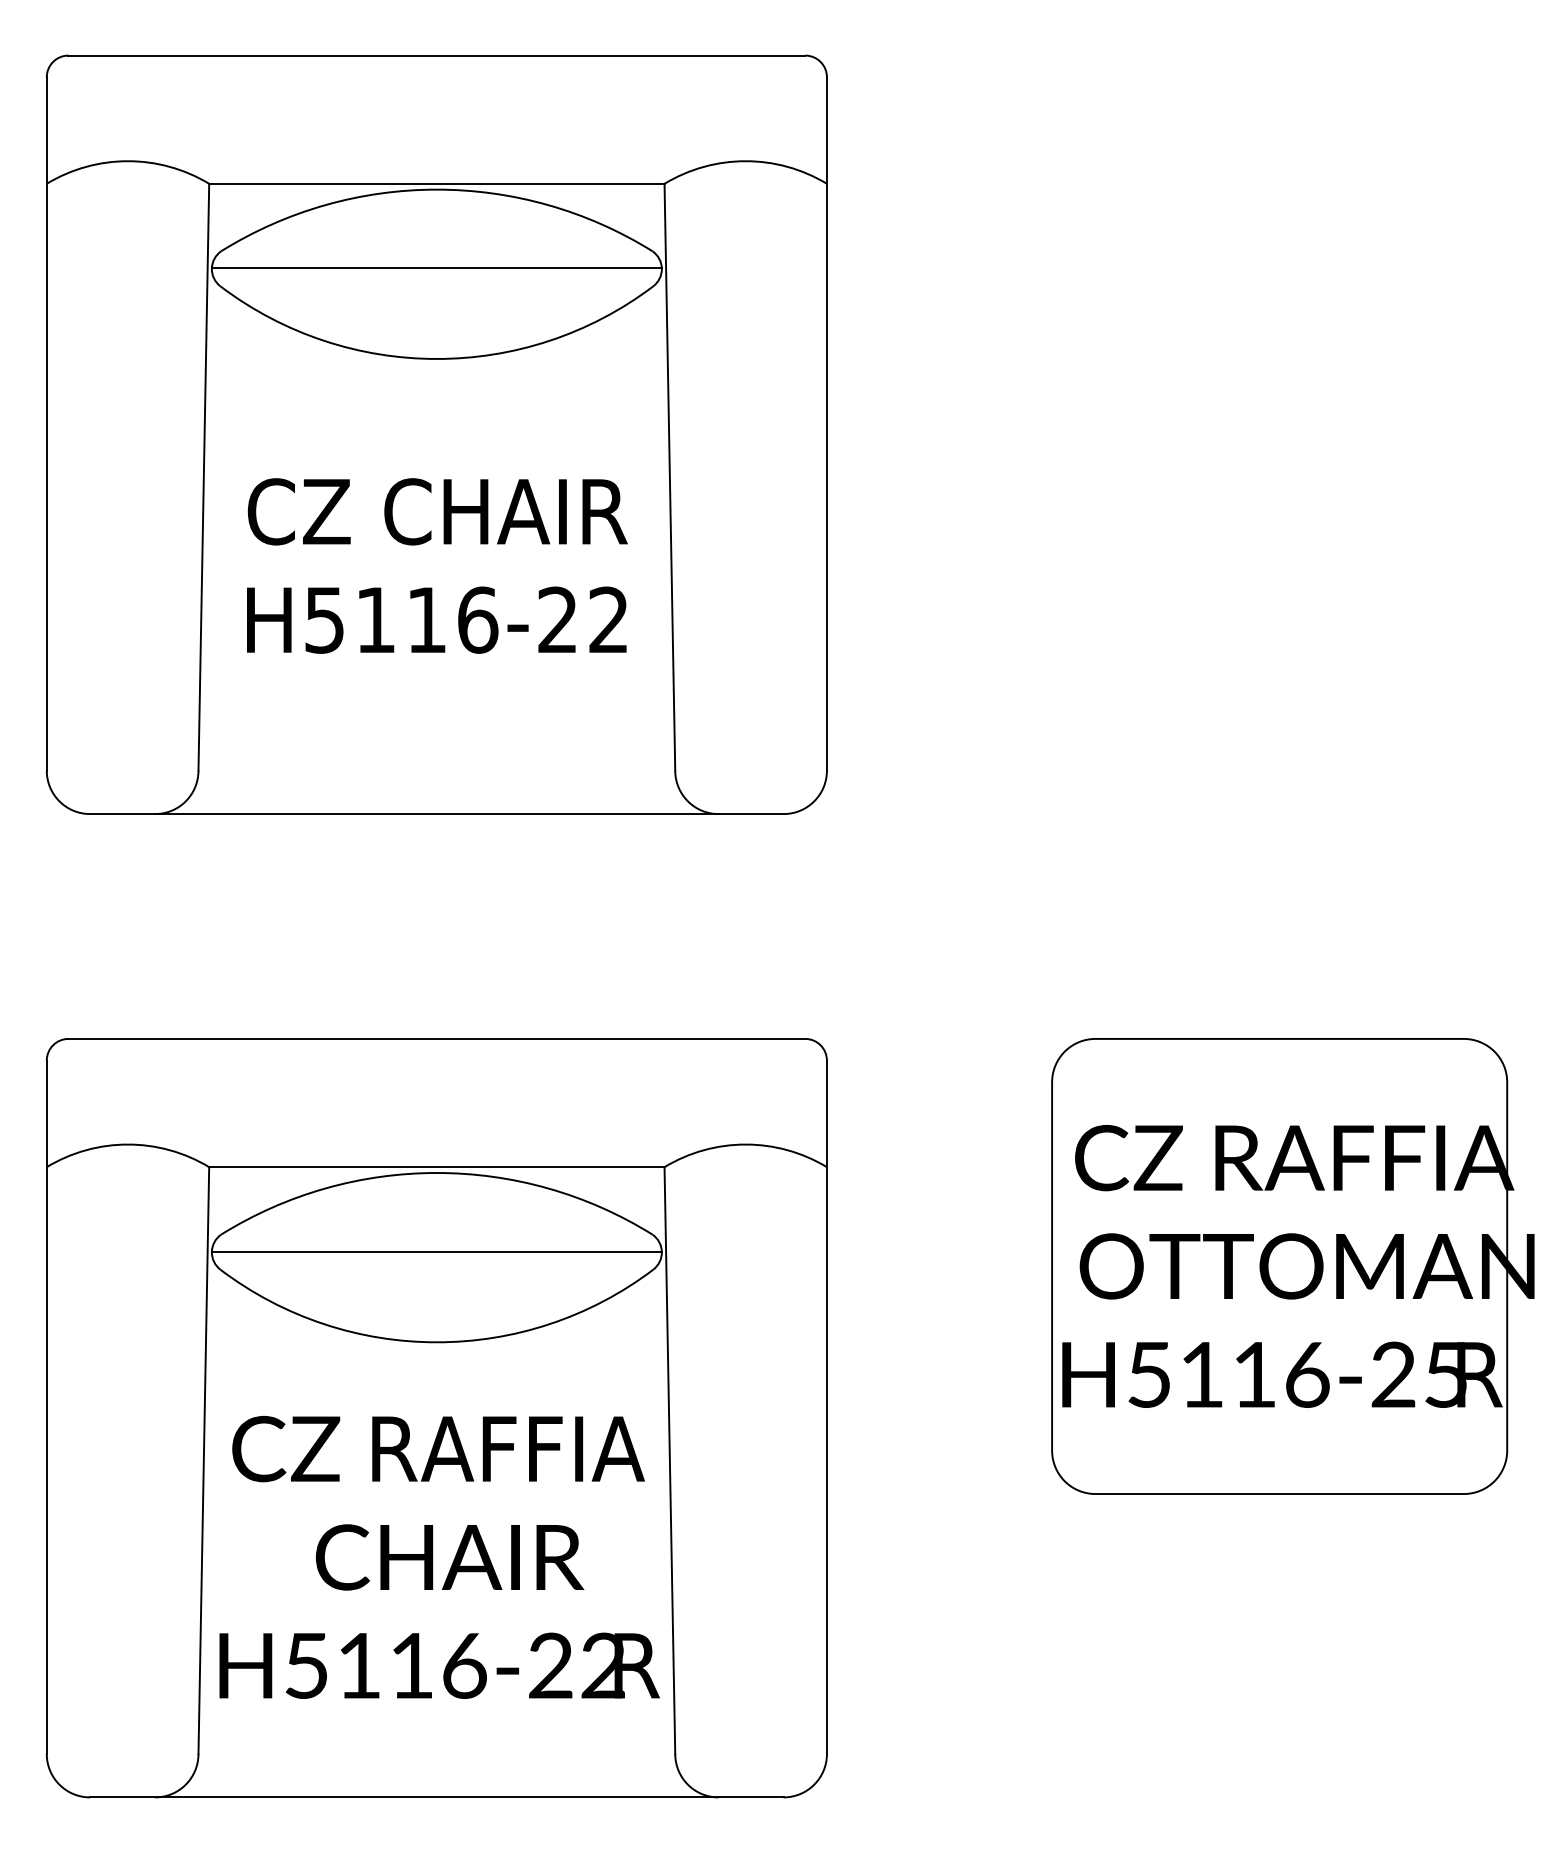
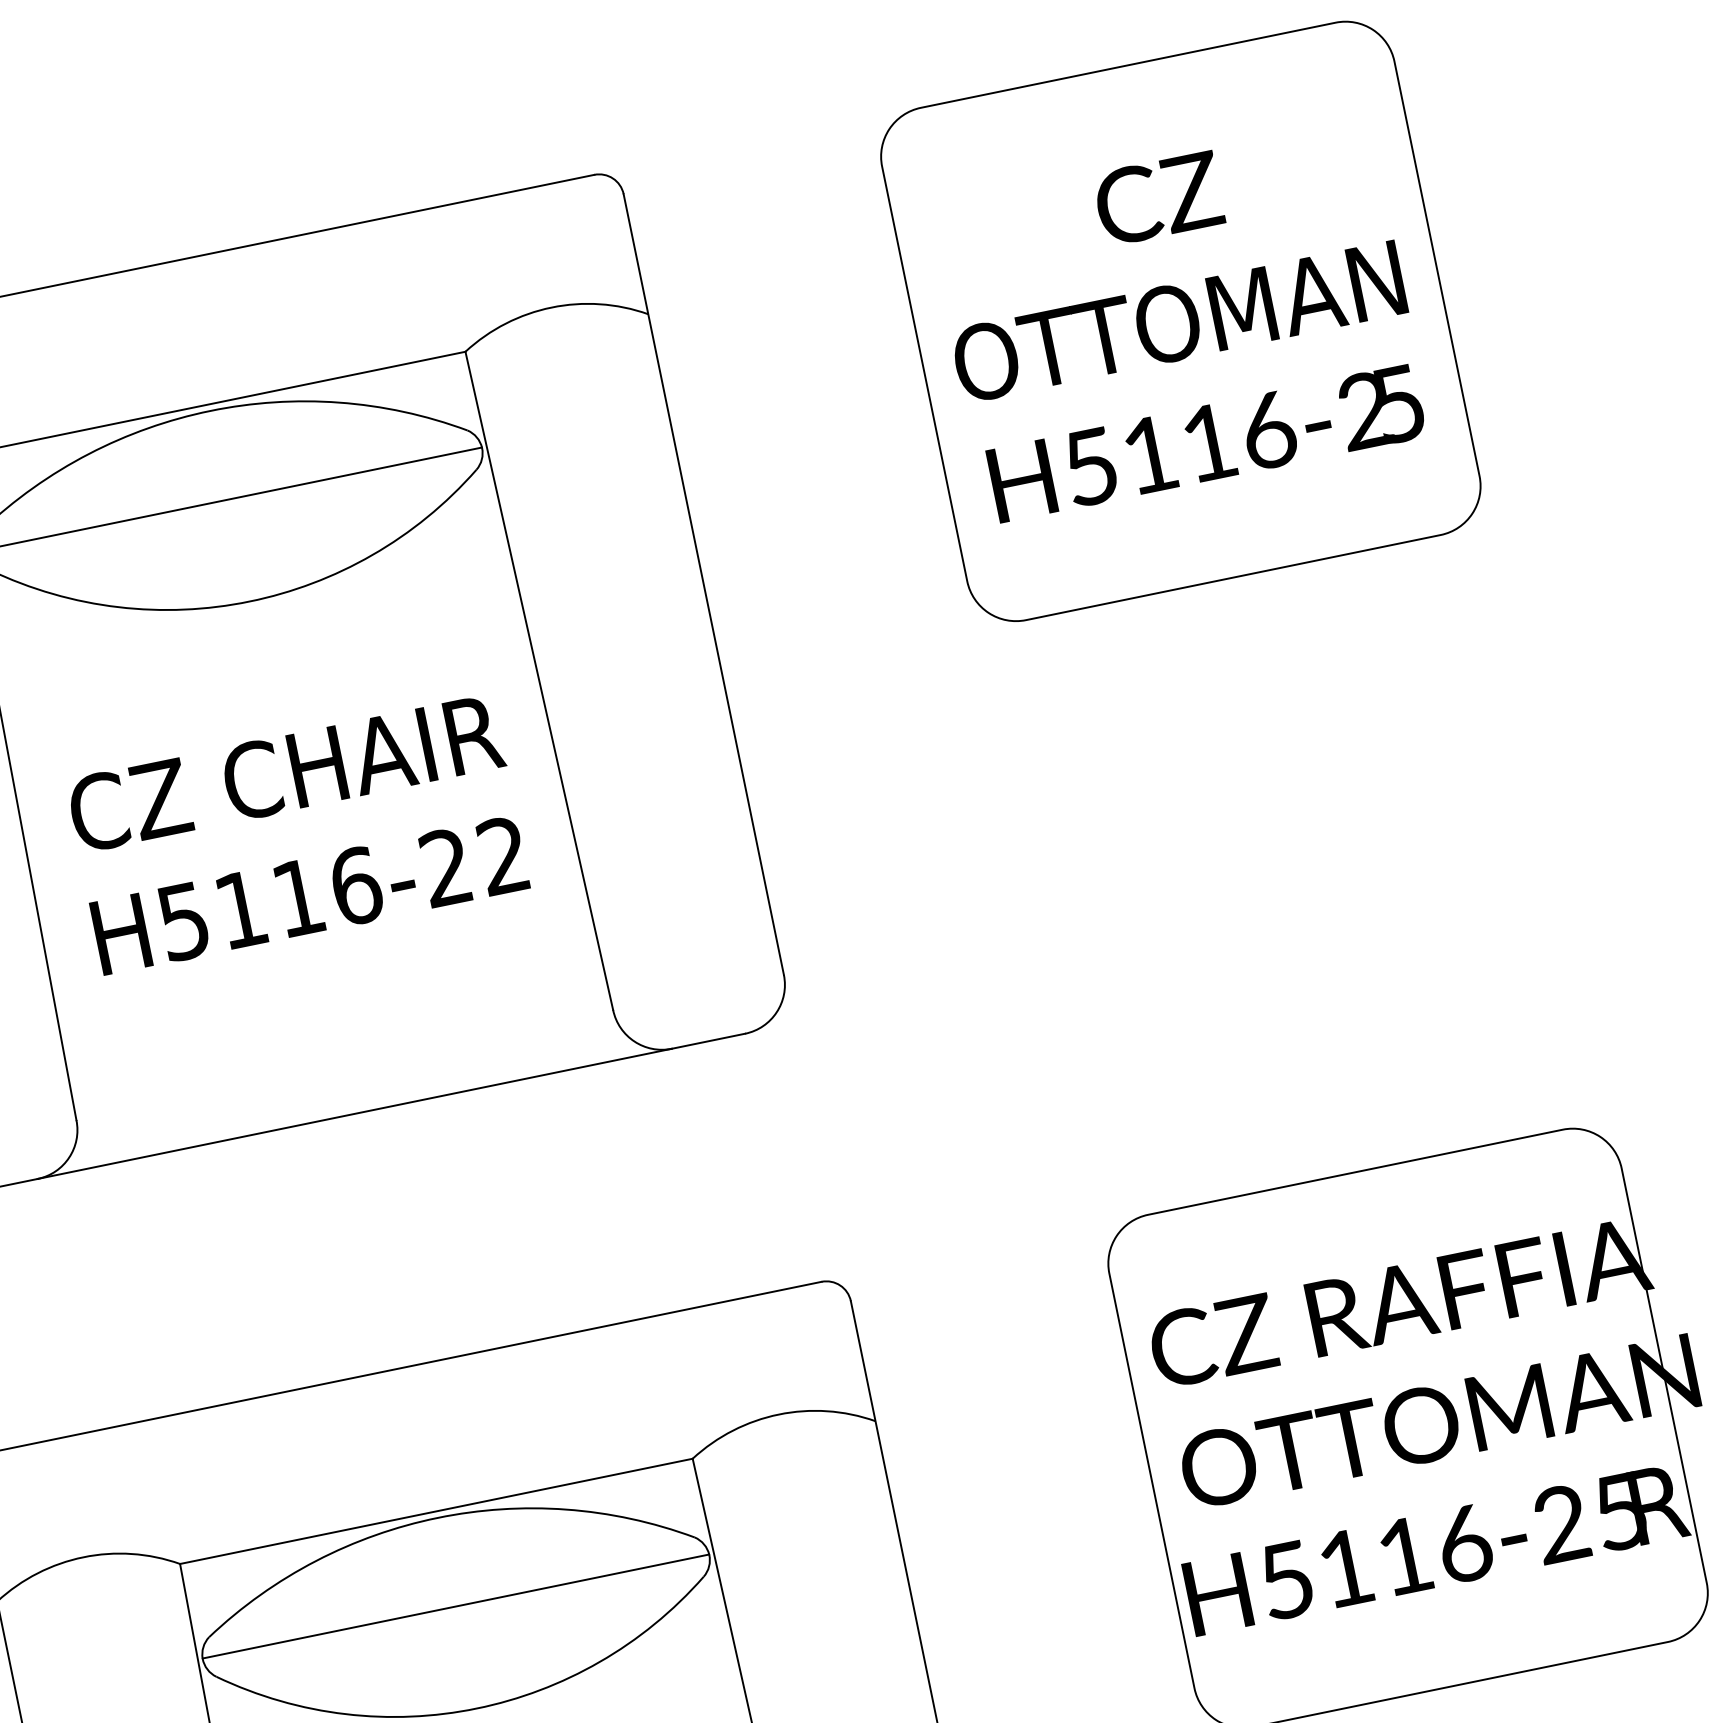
part: (1279, 282) -> (1180, 320), added

